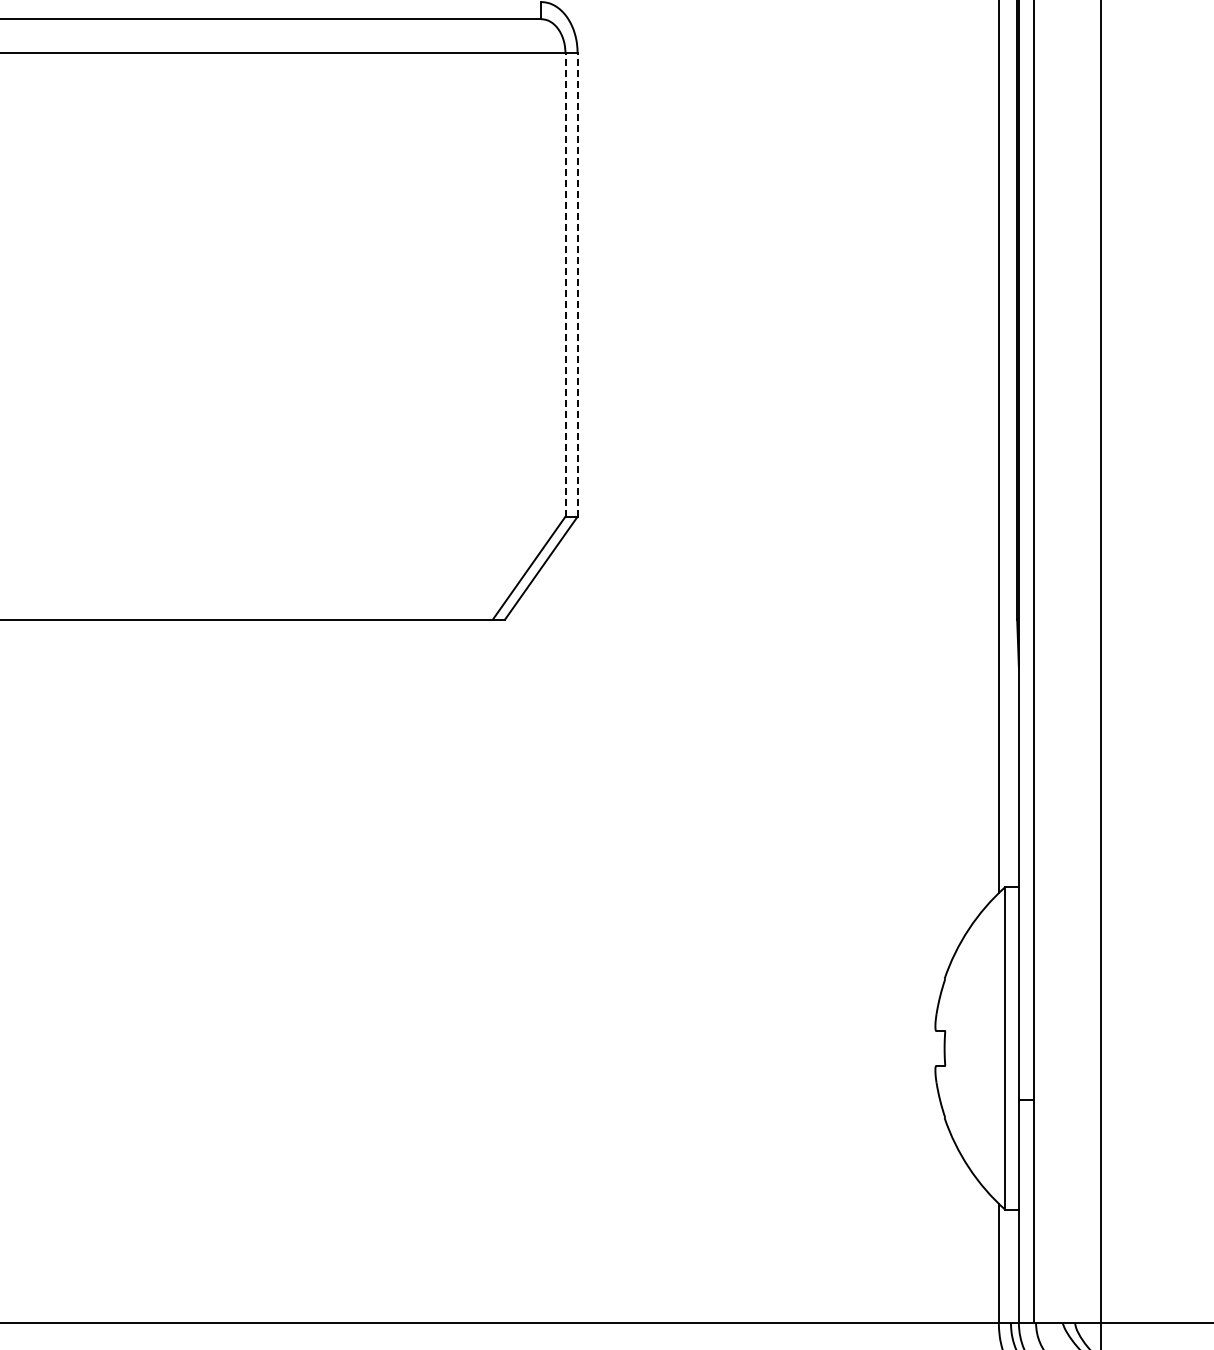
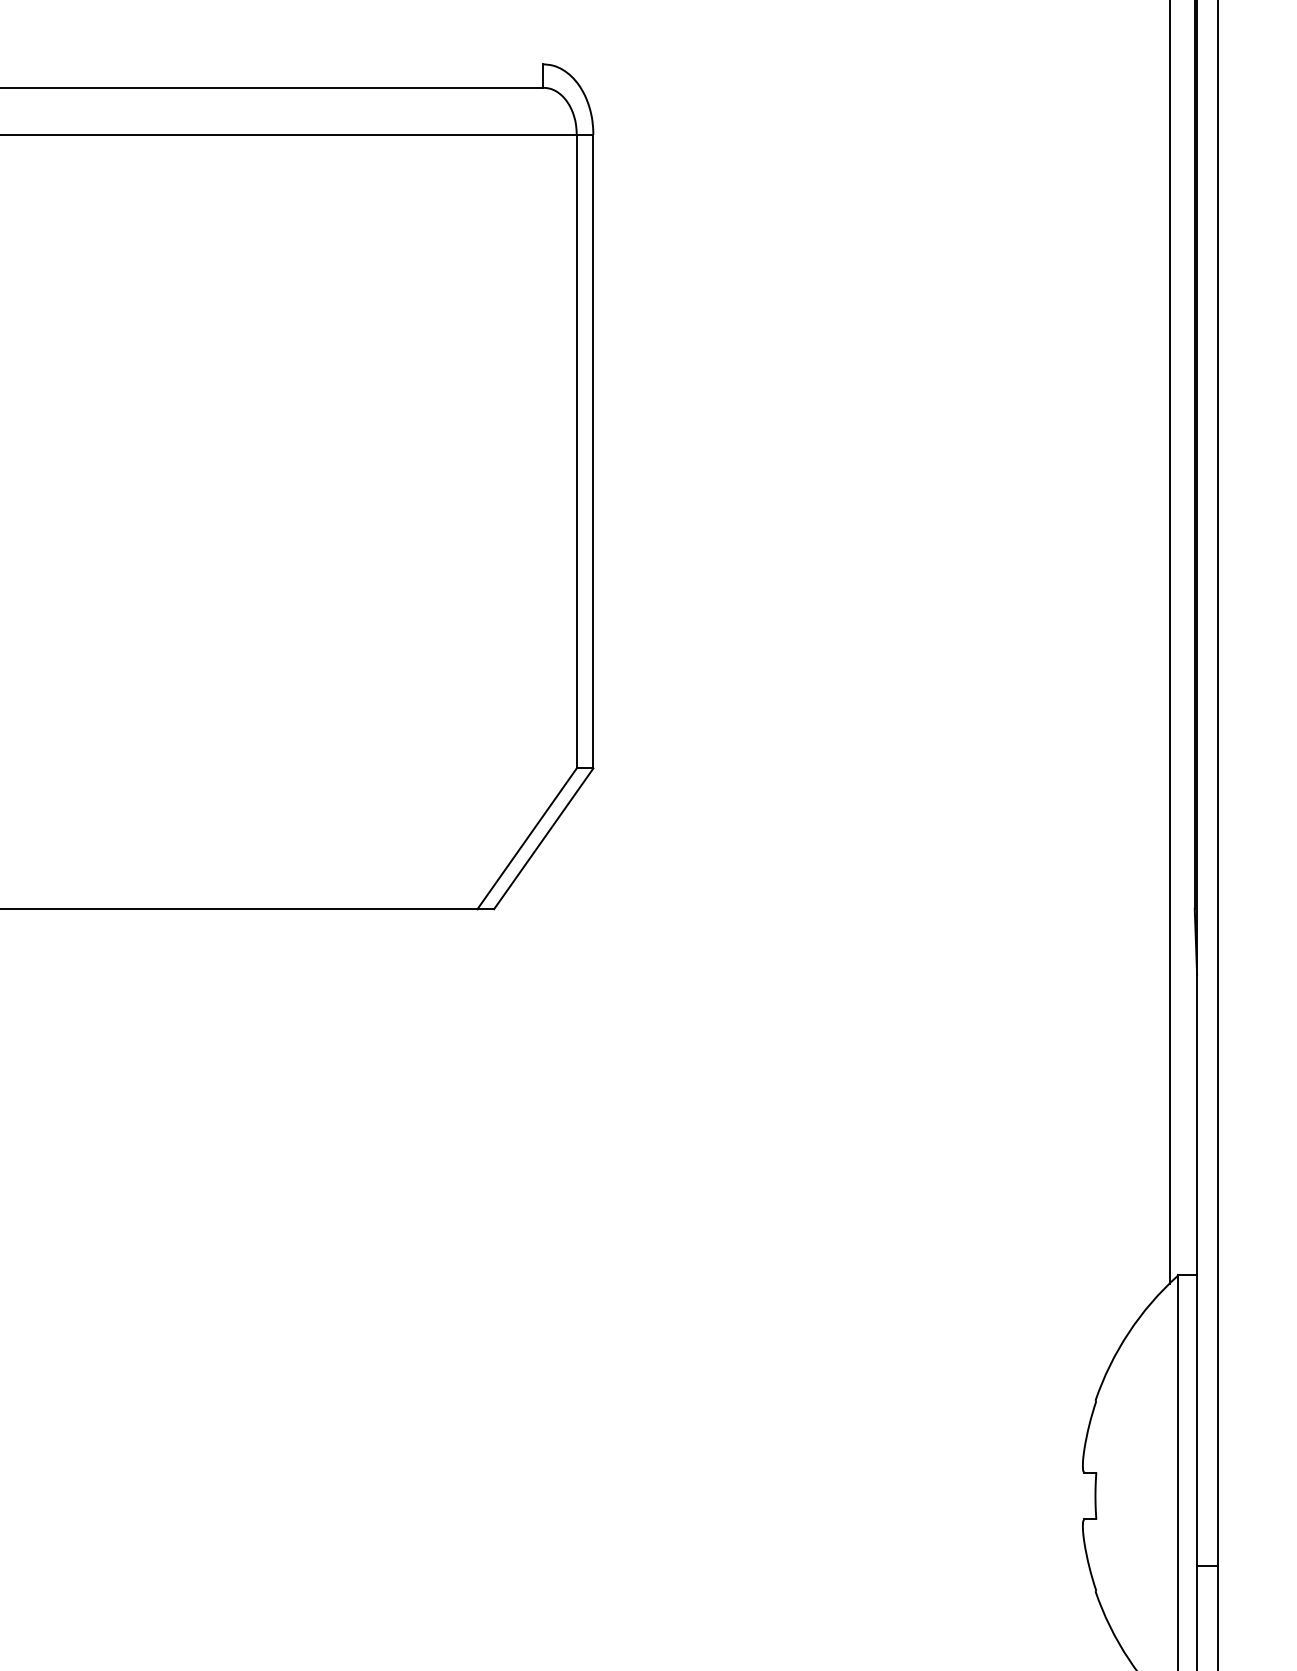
line: (565, 285) -> (576, 452), dashed -> solid
line: (577, 285) -> (593, 452), dashed -> solid

